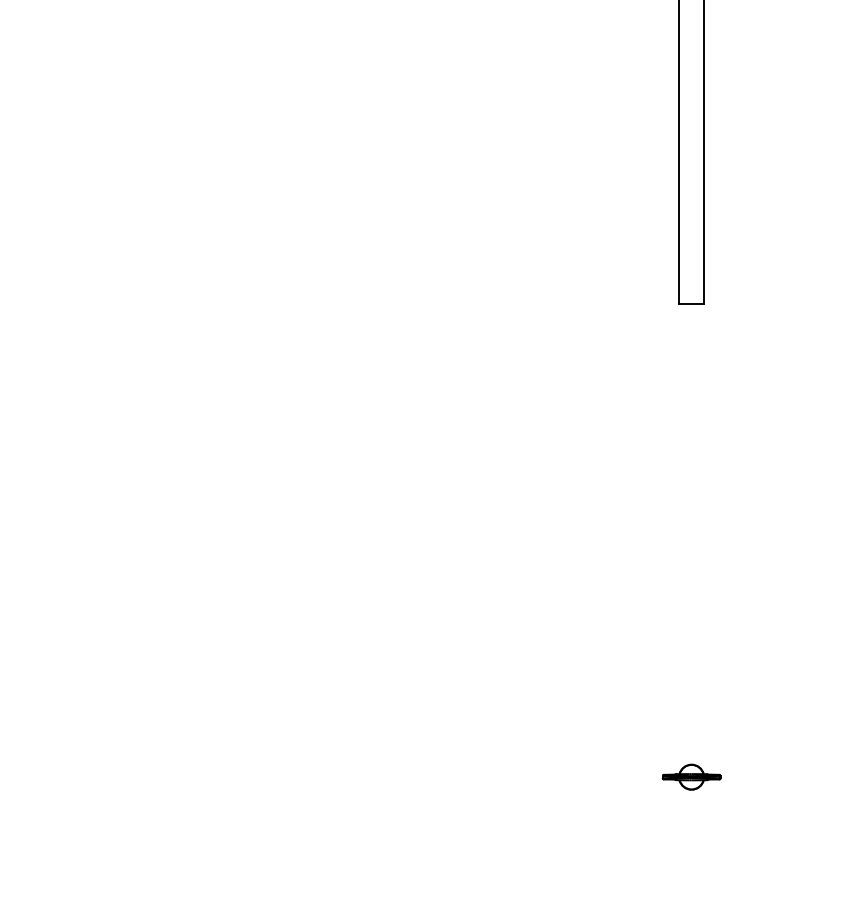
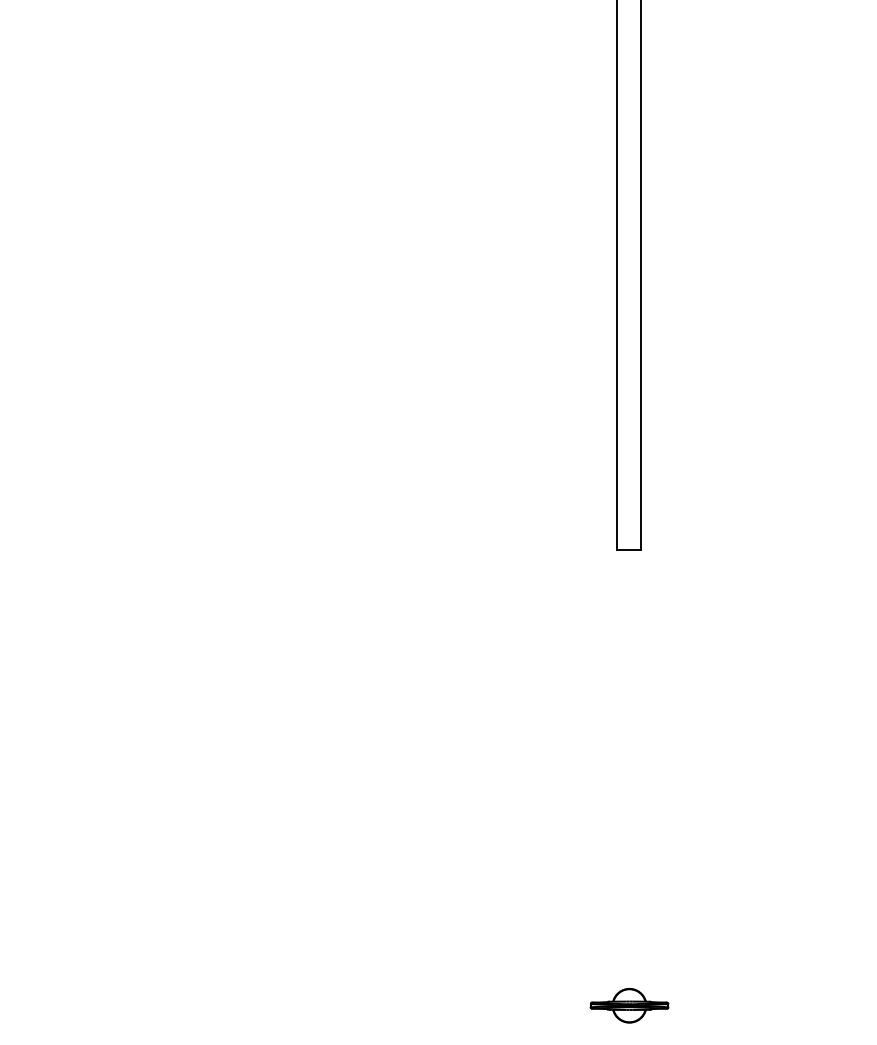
part: (690, 776) -> (628, 1005), size x1.4

